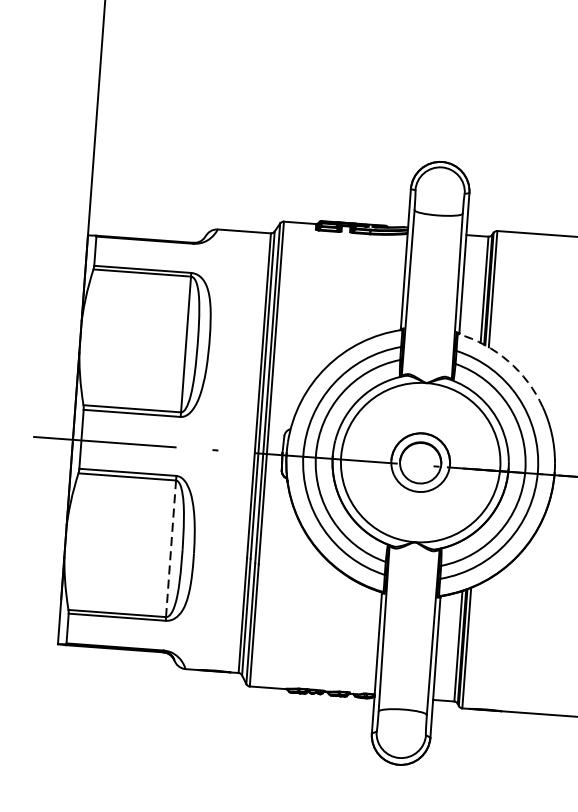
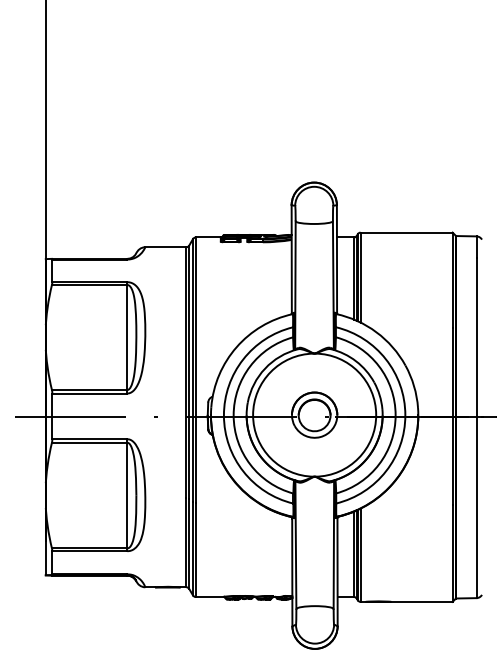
arc: (508, 361) -> (376, 332), dashed -> solid
line: (171, 548) -> (127, 495), dashed -> solid

